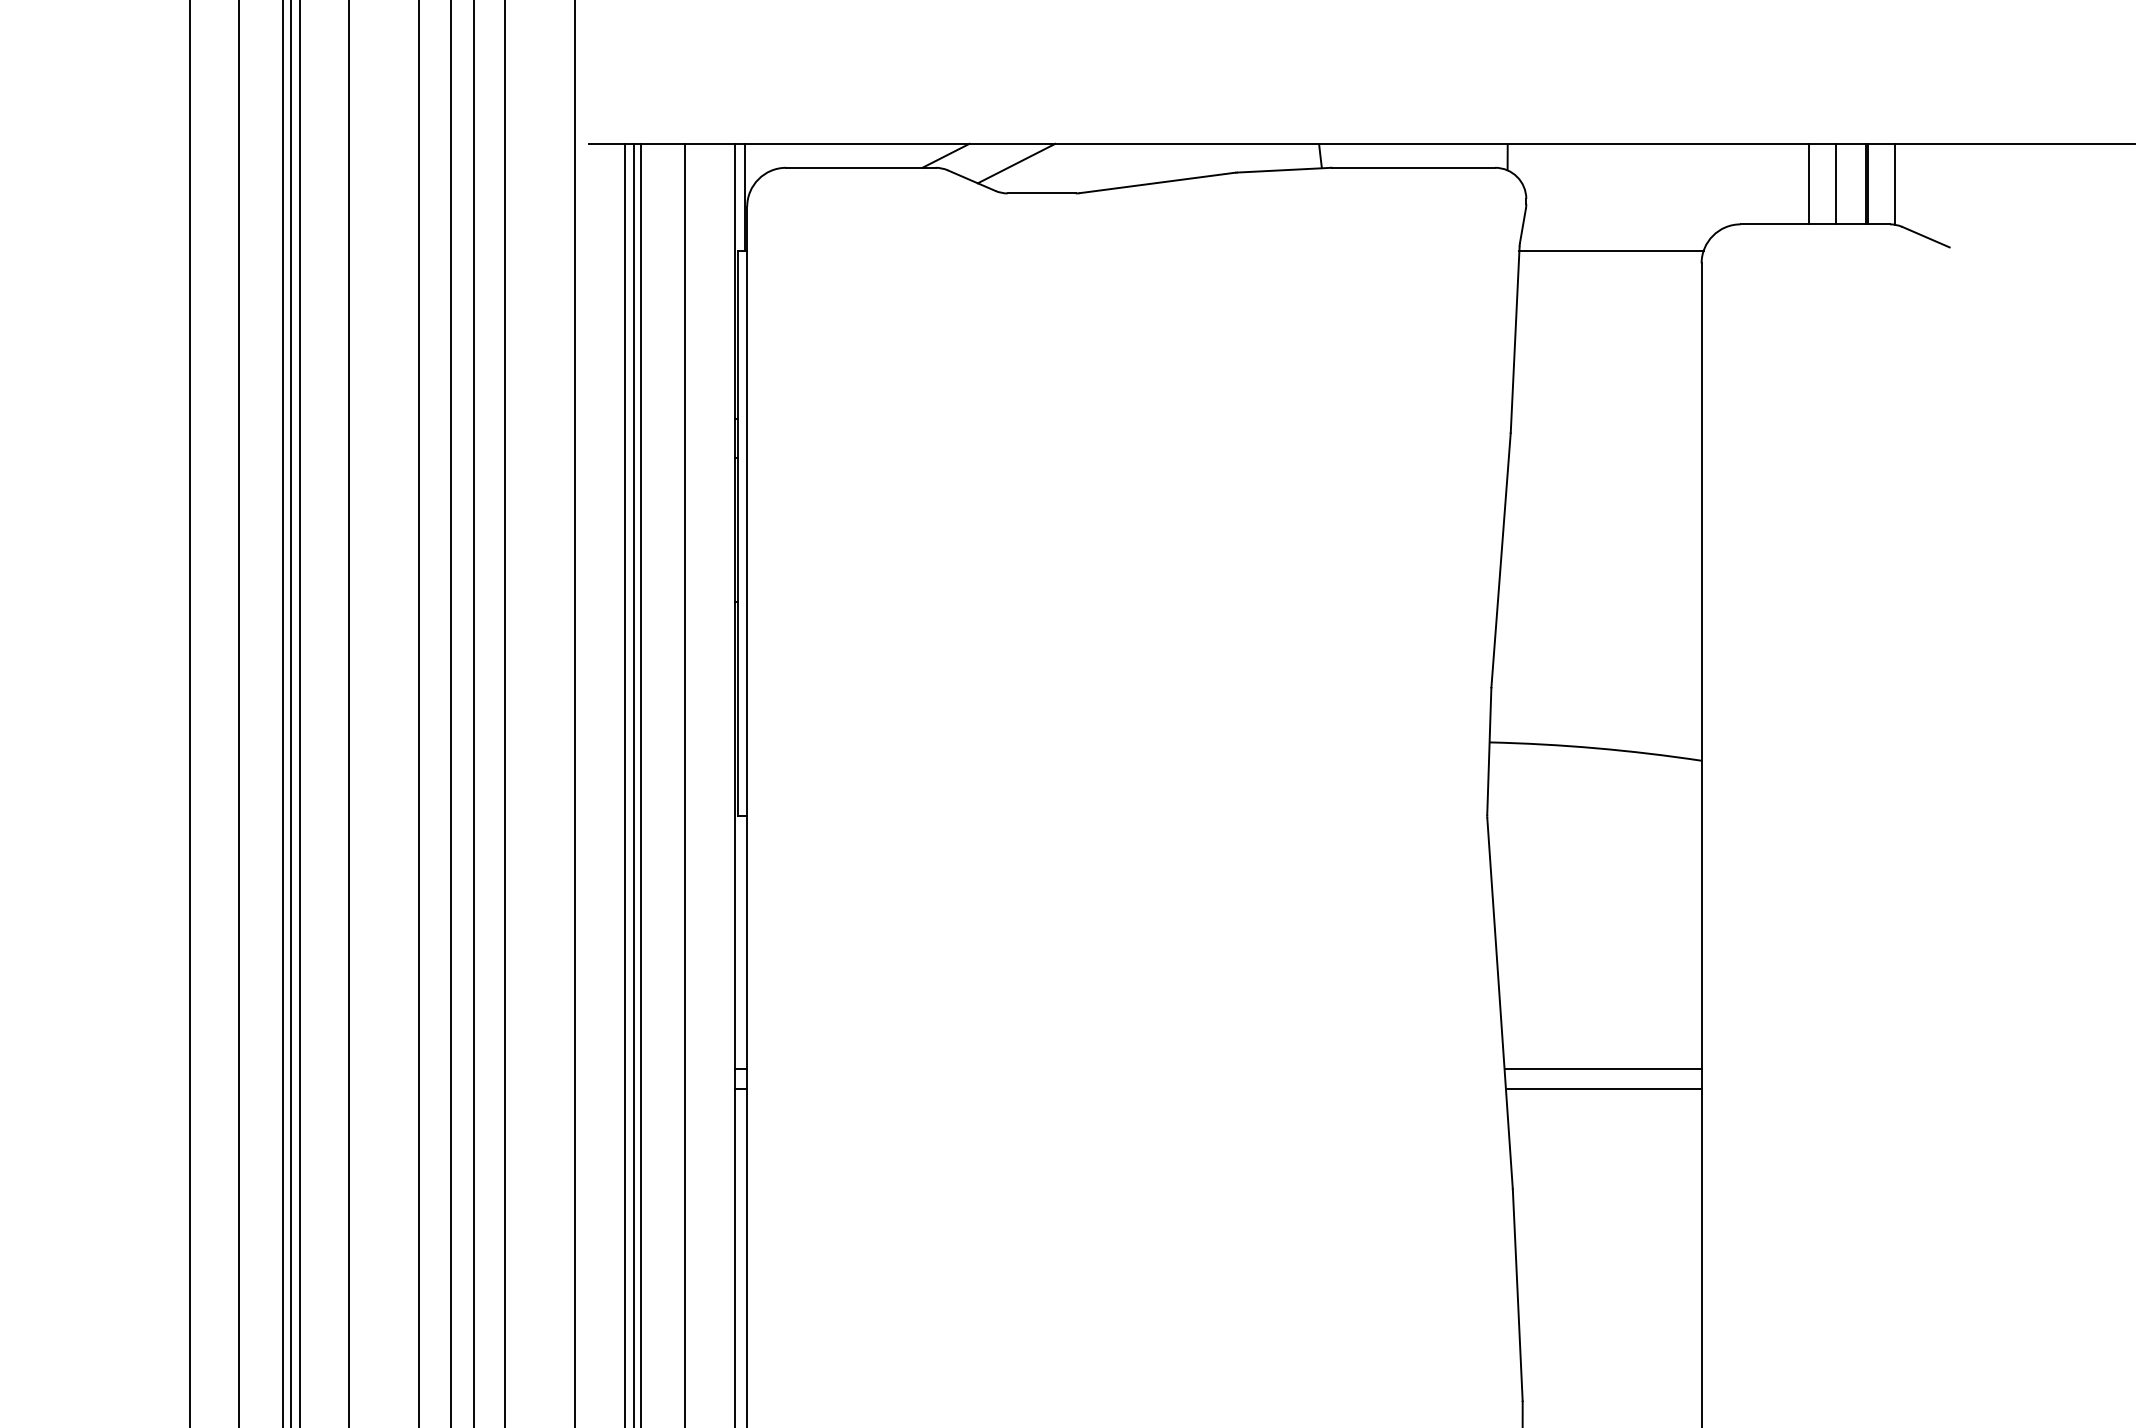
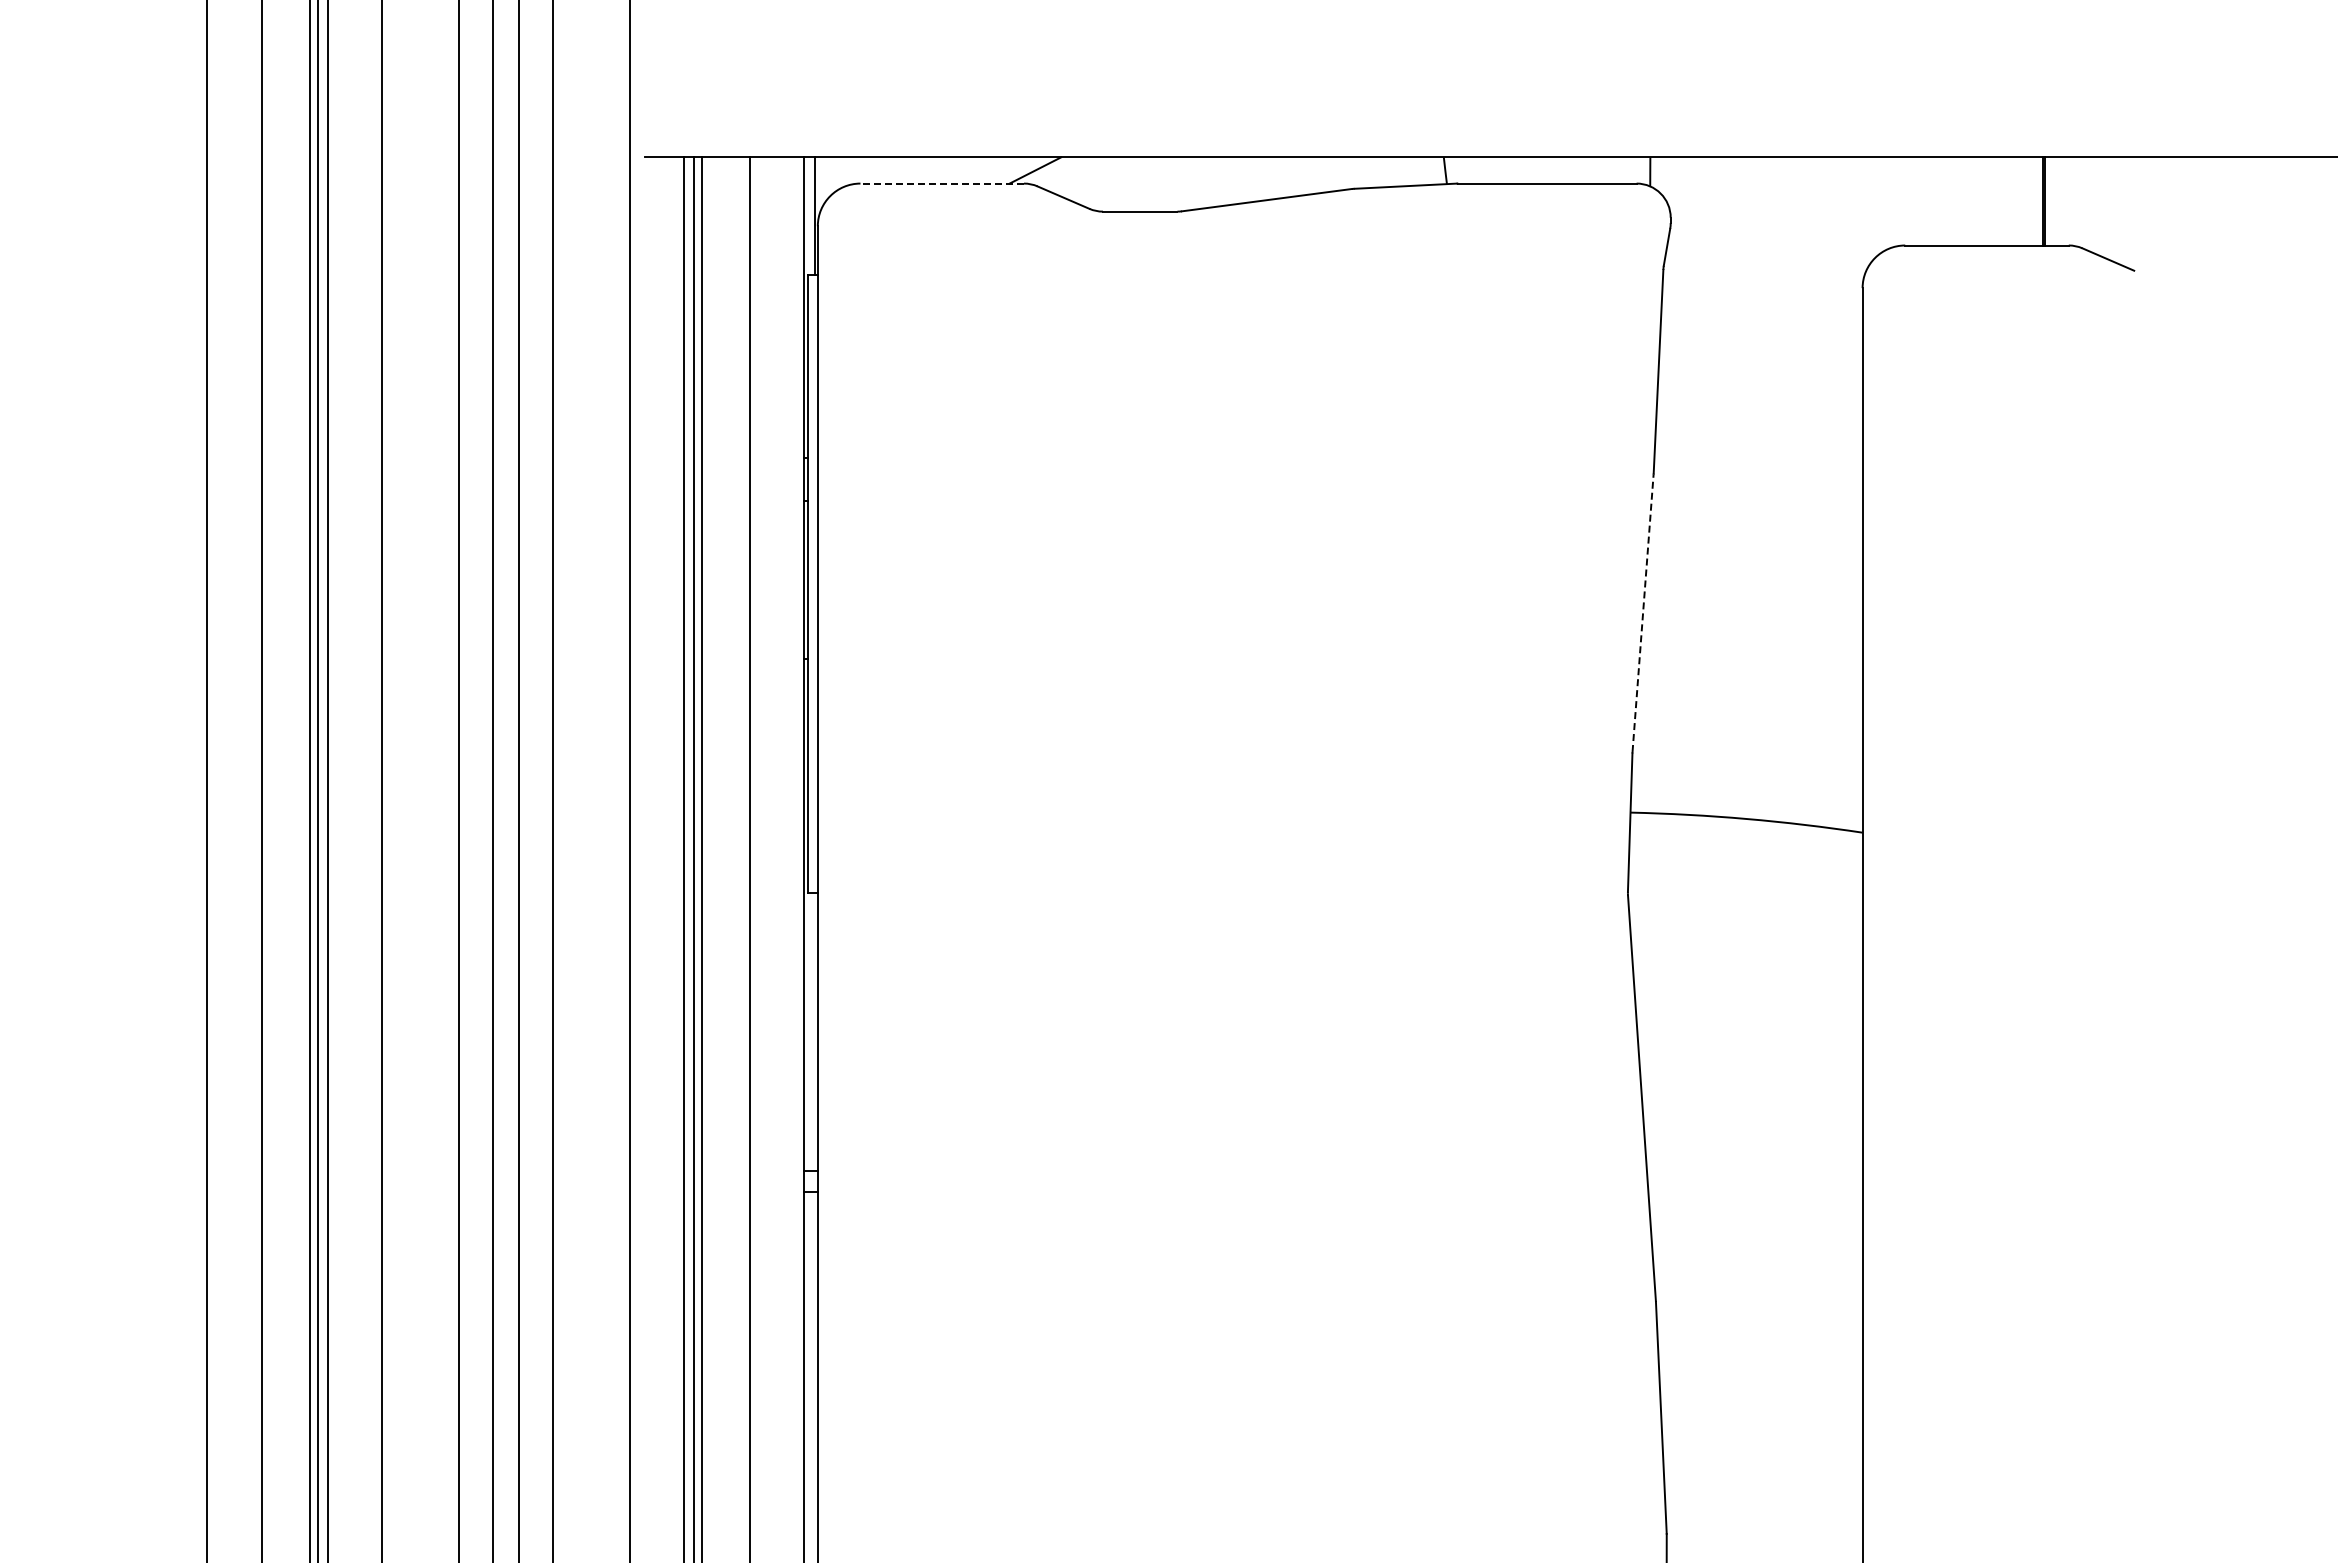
line: (1016, 163) -> (1112, 178), removed
line: (861, 167) -> (942, 183), solid -> dashed
line: (1809, 184) -> (1980, 201), removed
line: (1835, 184) -> (2009, 201), removed
line: (1895, 184) -> (2074, 201), removed
line: (1611, 251) -> (1763, 275), removed
line: (1501, 559) -> (1643, 612), solid -> dashed
line: (1602, 1069) -> (1754, 1170), removed
line: (1603, 1088) -> (1755, 1191), removed

